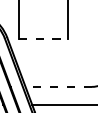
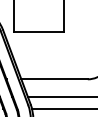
line: (43, 39) -> (39, 31), dashed -> solid
line: (58, 87) -> (54, 79), dashed -> solid

